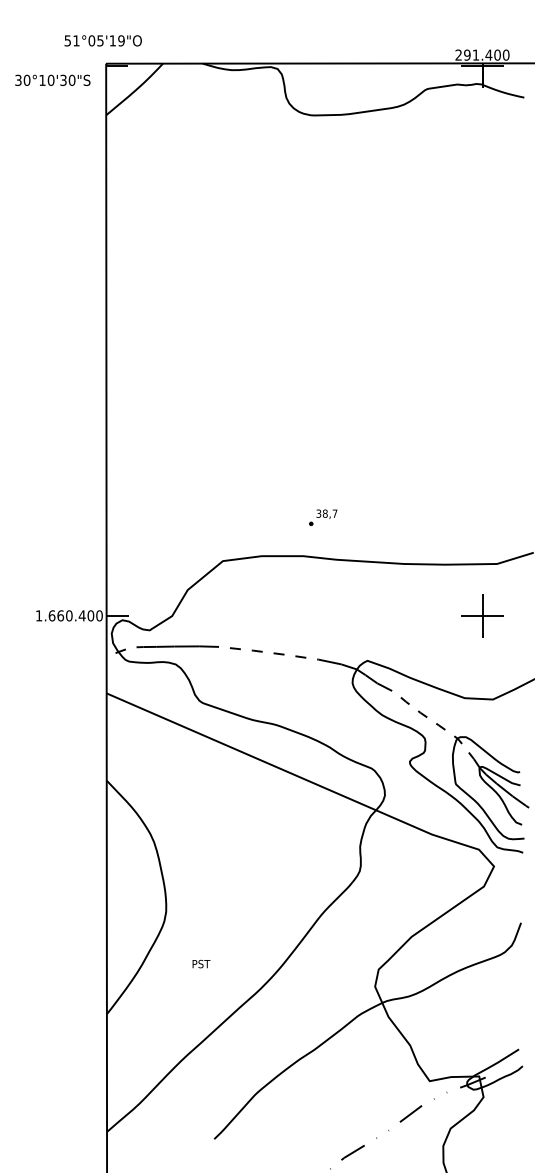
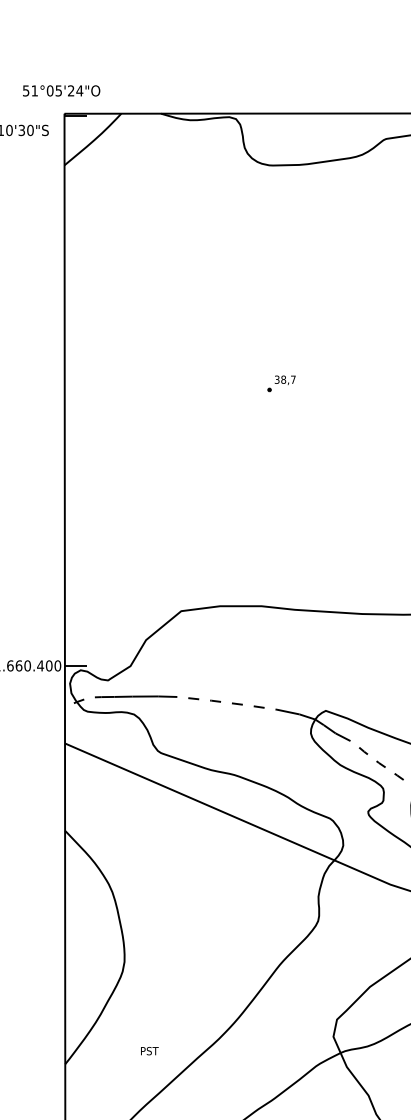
text: (116, 40) -> (74, 90), 51°05'19"O -> 51°05'24"O
part: (323, 517) -> (281, 383), moved
text: (201, 963) -> (149, 1050), moved

